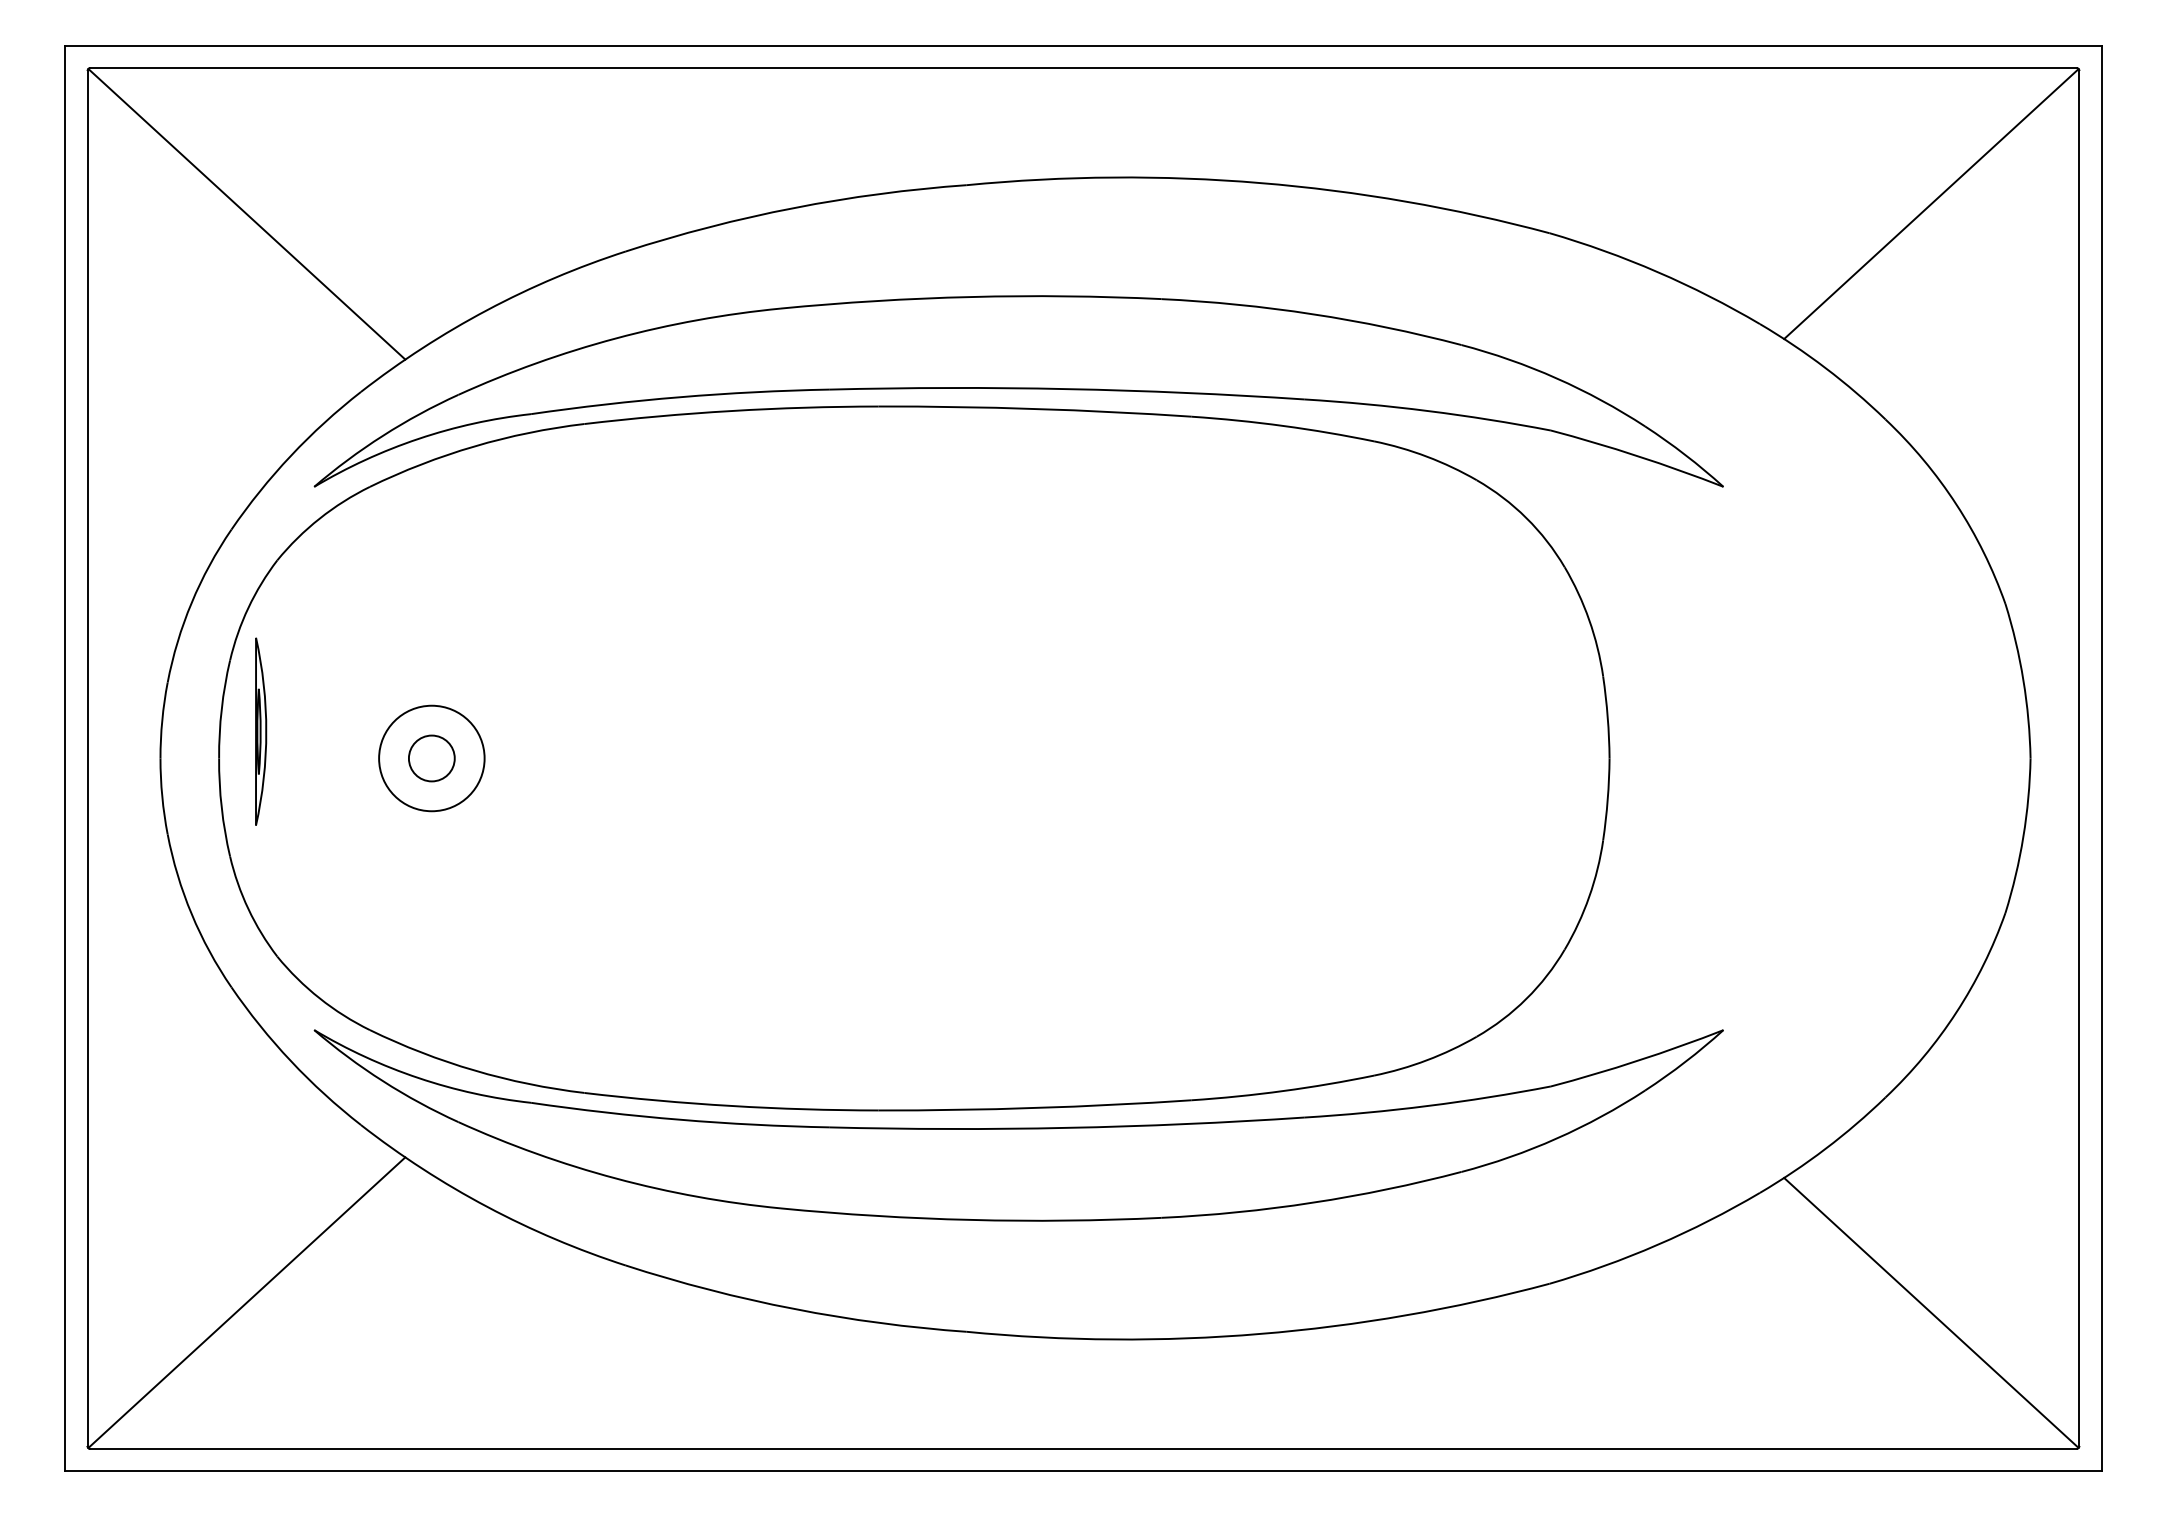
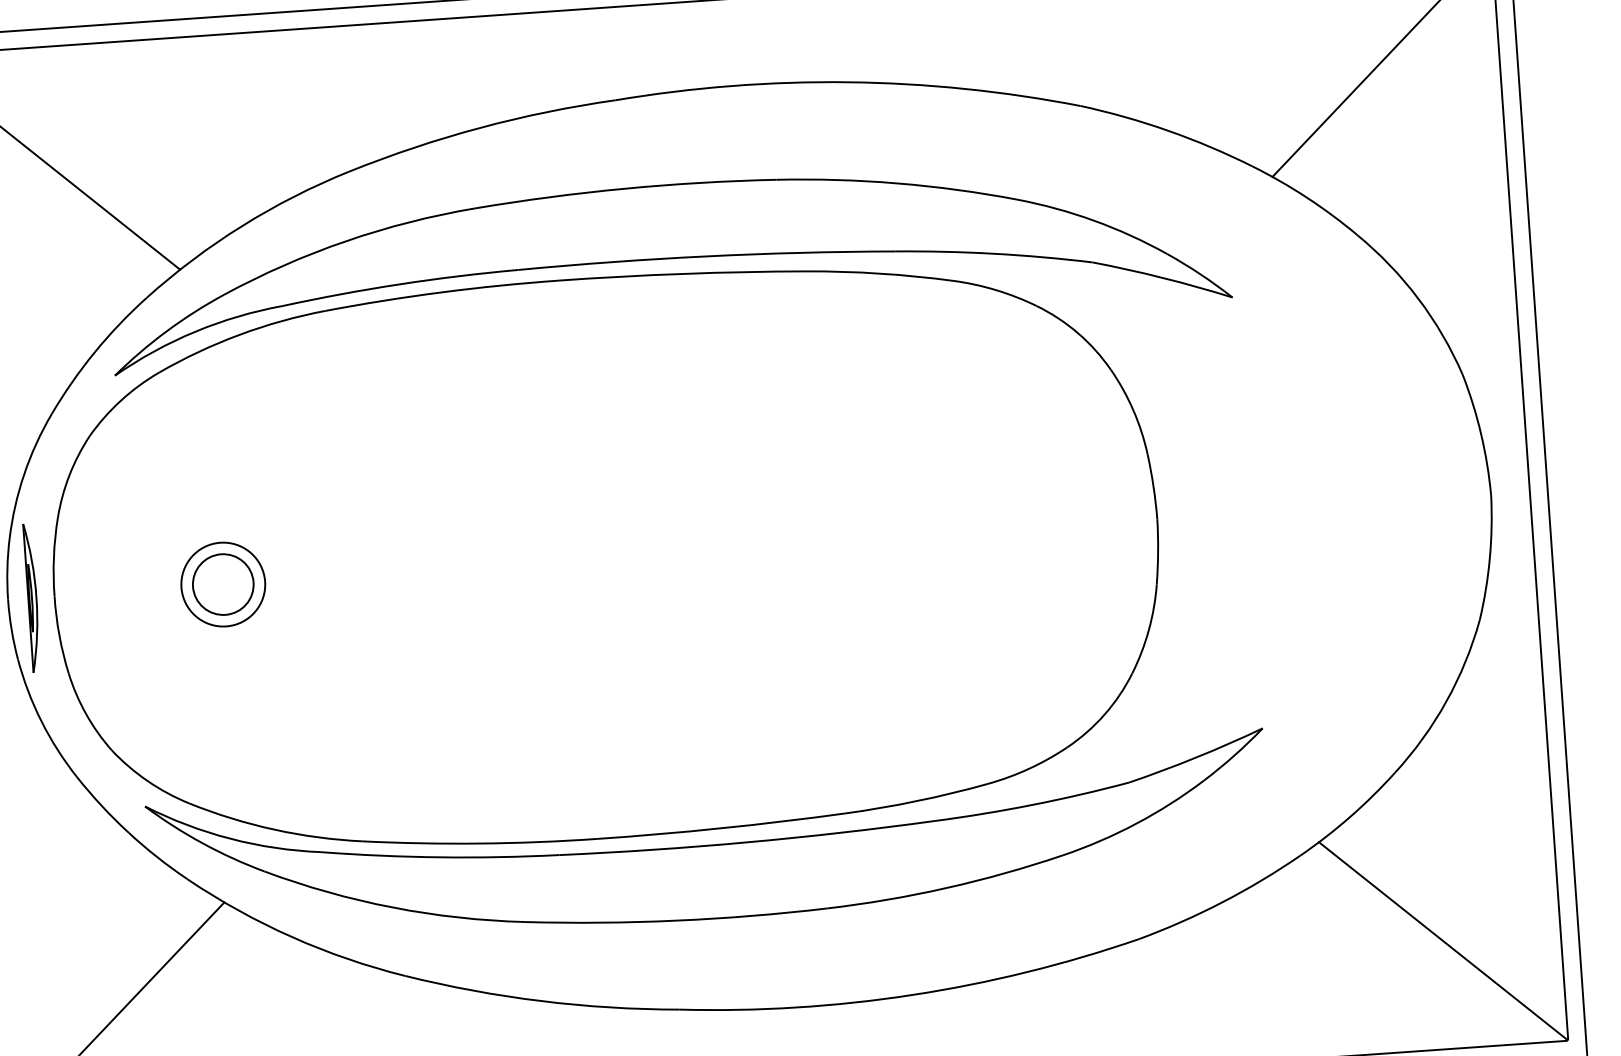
part: (261, 731) -> (32, 597), moved
circle: (431, 758) -> (223, 584), size x1.67

